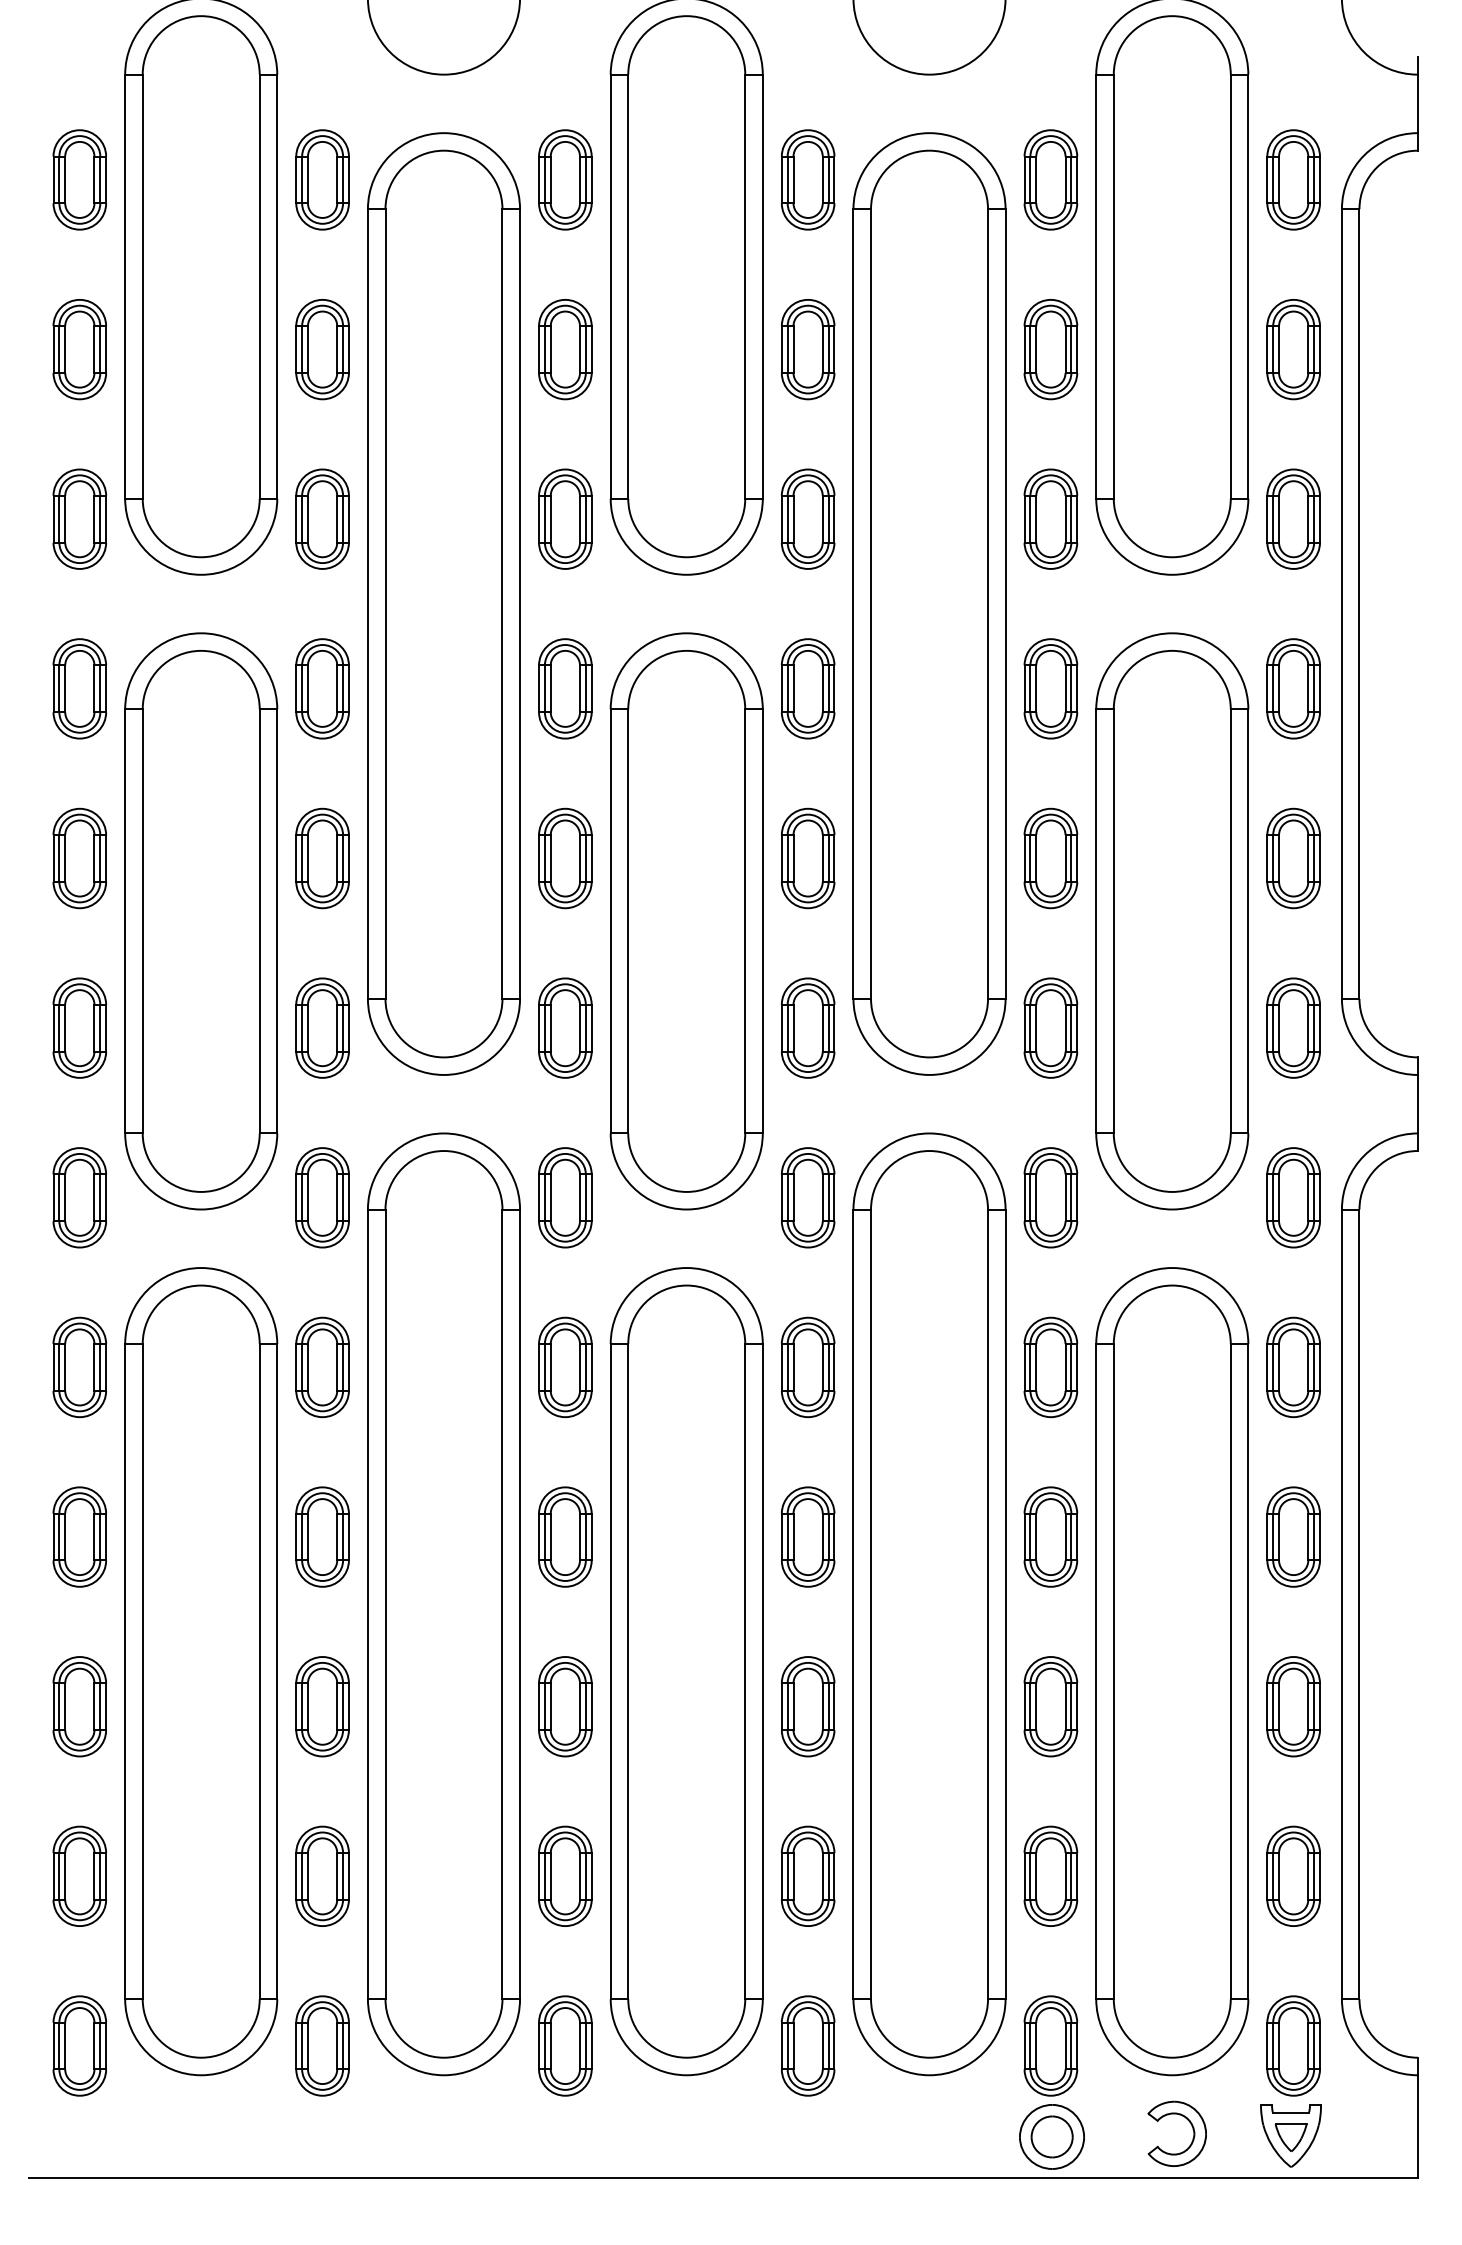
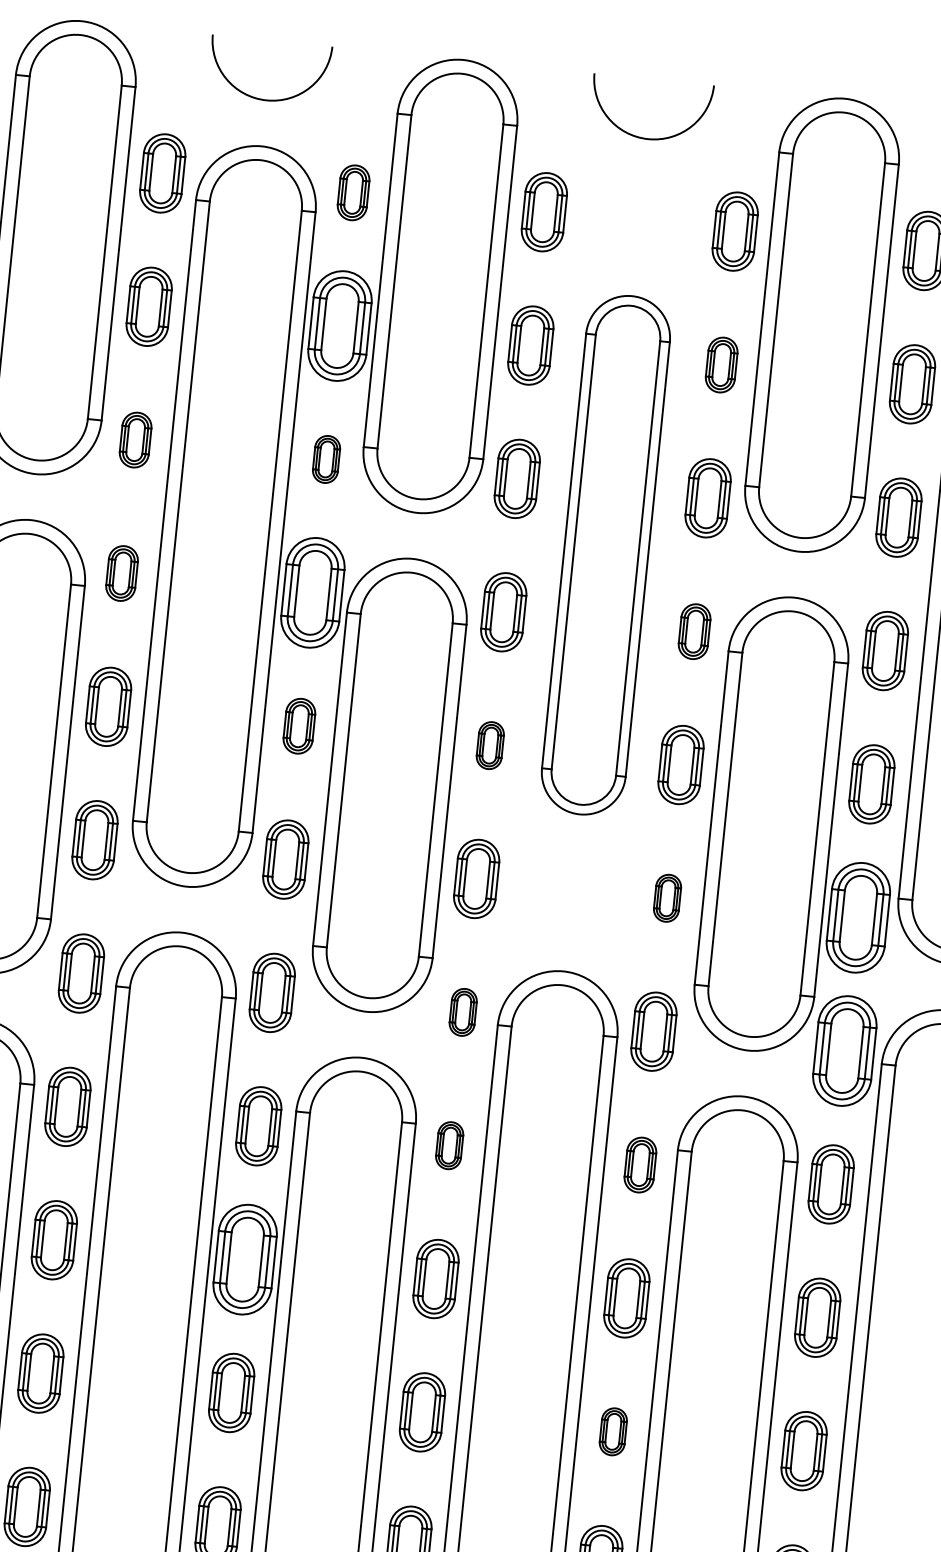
part: (565, 179) -> (353, 192), size x0.7
part: (565, 349) -> (340, 326), size x1.4
part: (1050, 349) -> (721, 364), size x0.7
part: (322, 518) -> (135, 439), size x0.7
part: (565, 518) -> (326, 458), size x0.6
part: (929, 603) -> (605, 554), size x0.7
part: (322, 688) -> (122, 573), size x0.7
part: (565, 688) -> (313, 592), size x1.4
part: (1050, 688) -> (694, 631), size x0.7
part: (565, 858) -> (299, 726), size x0.7
part: (808, 858) -> (490, 745), size x0.6
part: (1050, 1027) -> (667, 897), size x0.6
part: (1293, 1027) -> (858, 917), size x1.4
part: (808, 1197) -> (463, 1012), size x0.6
part: (1293, 1197) -> (844, 1050), size x1.4
part: (808, 1367) -> (449, 1145), size x0.6
part: (1050, 1367) -> (640, 1165), size x0.7
part: (565, 1536) -> (245, 1259), size x1.4
part: (1050, 1706) -> (613, 1431), size x0.6

